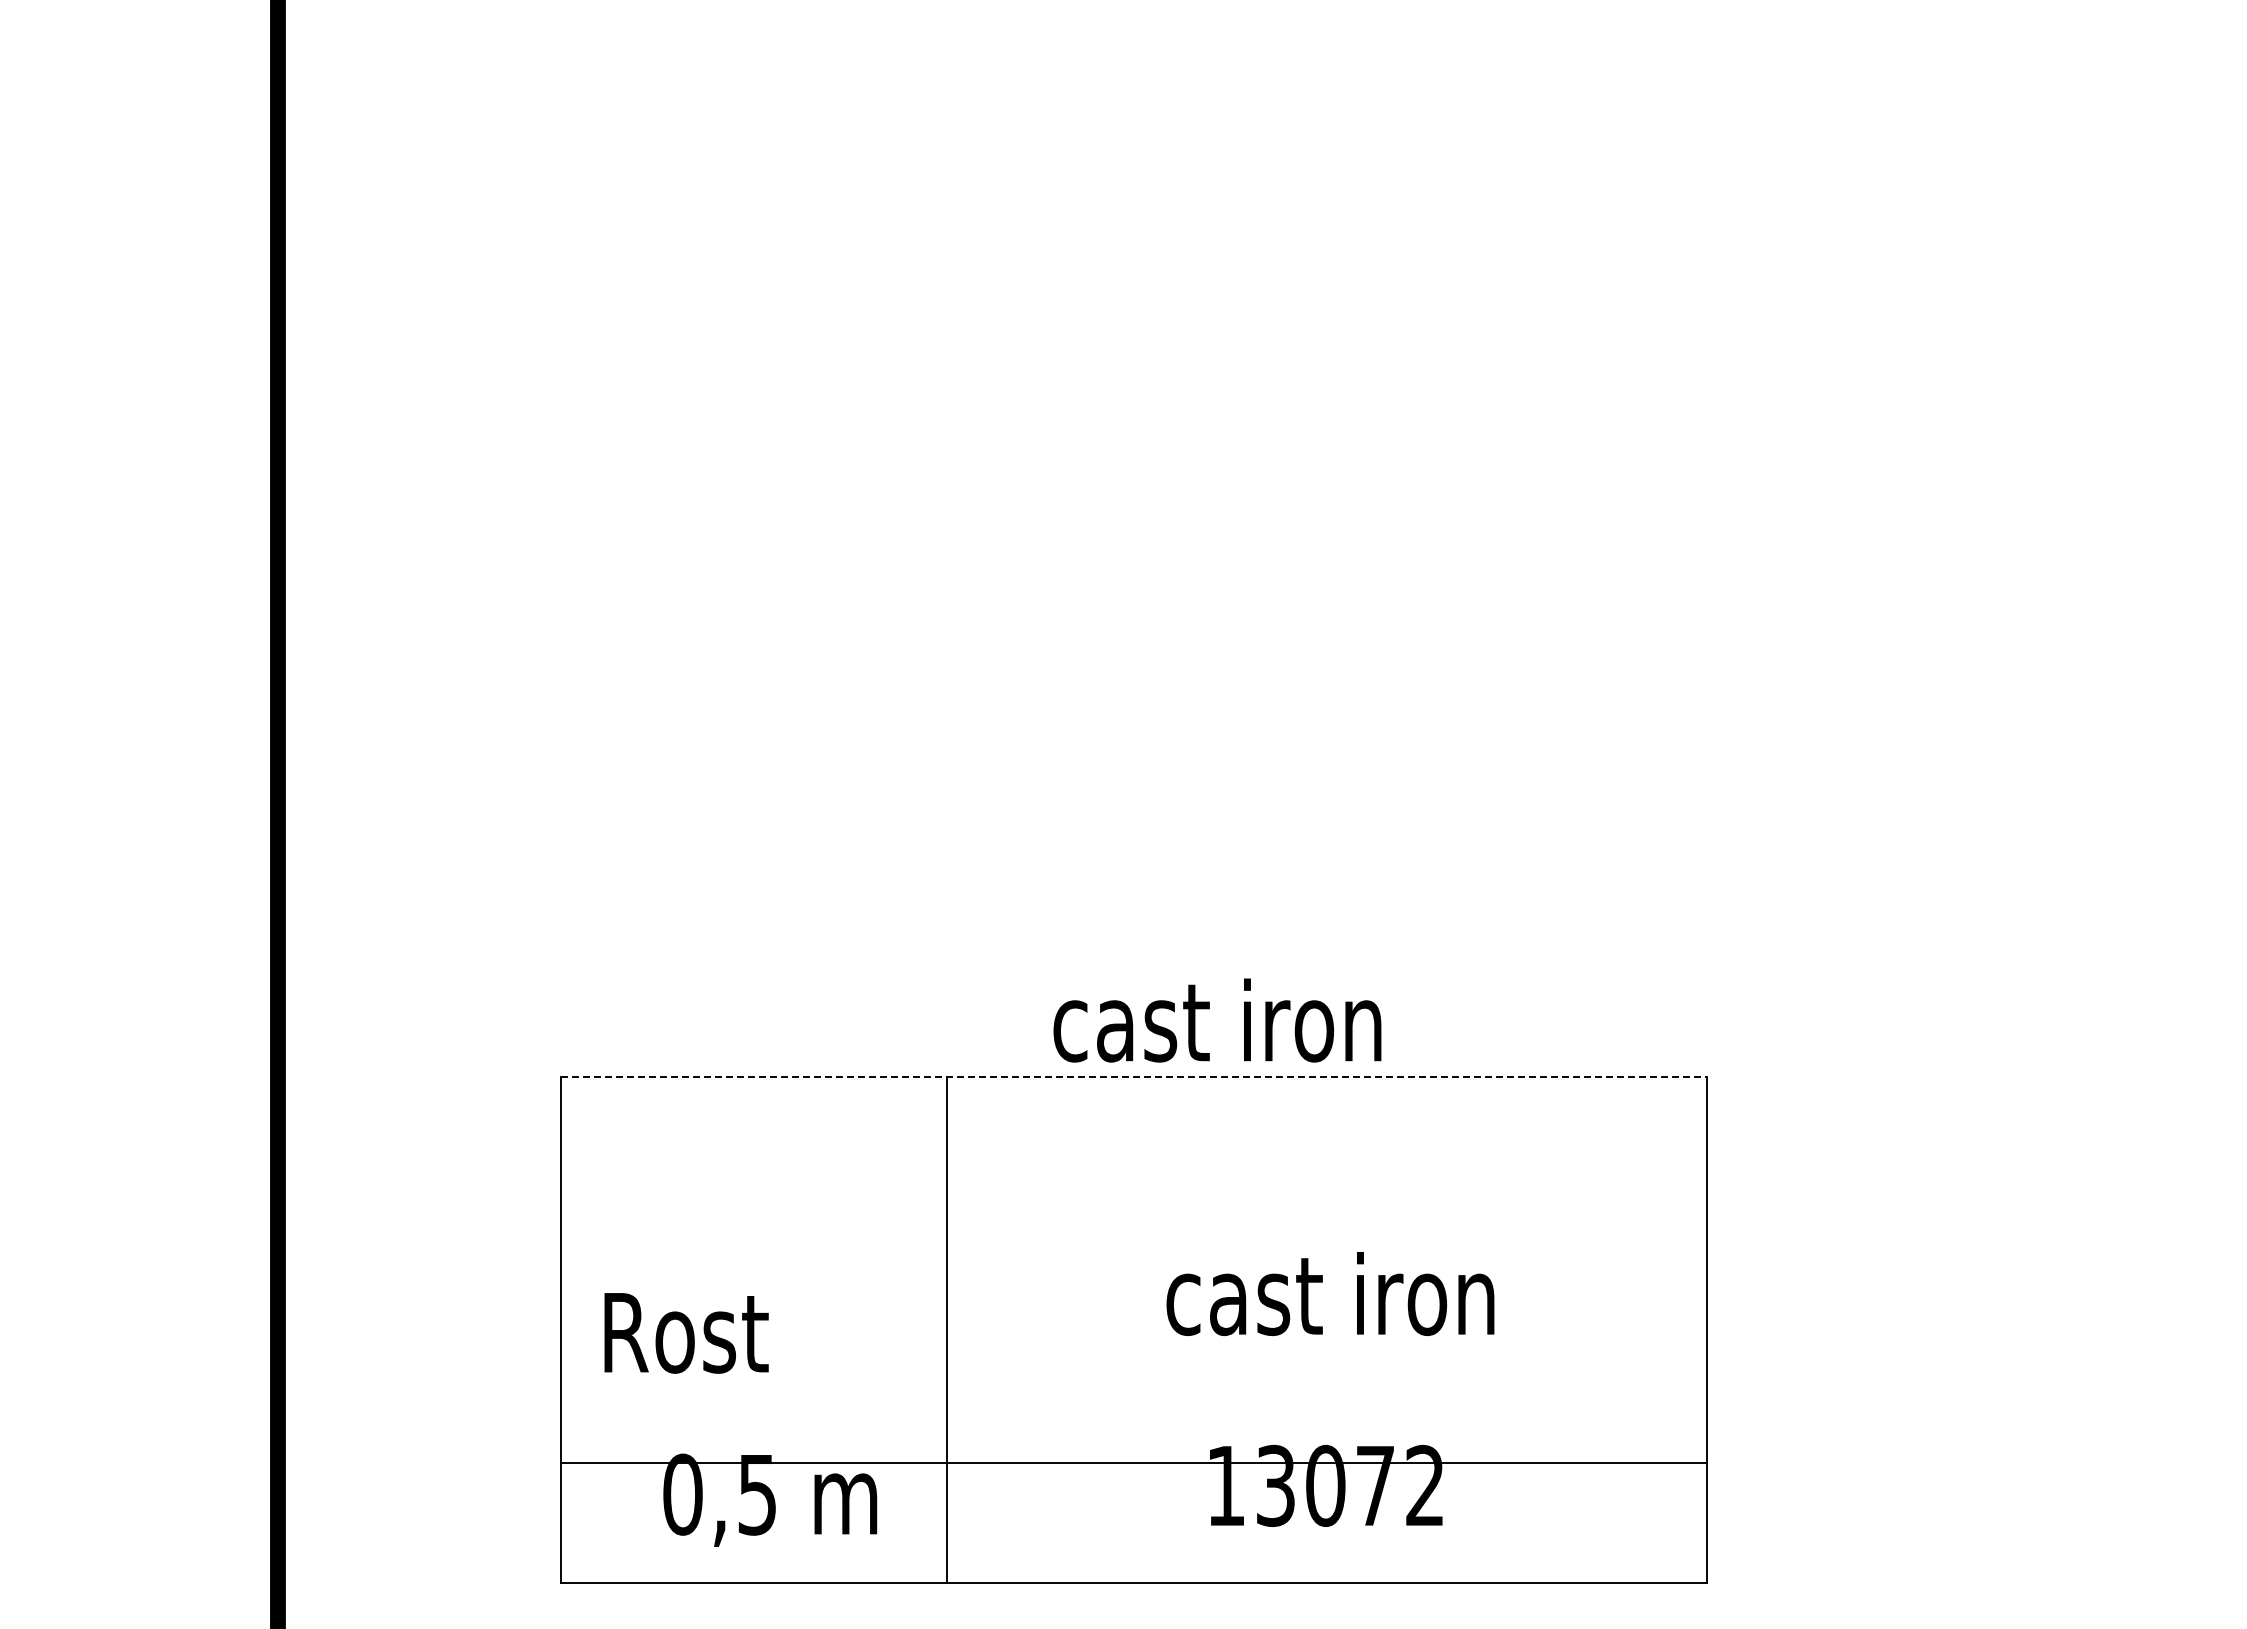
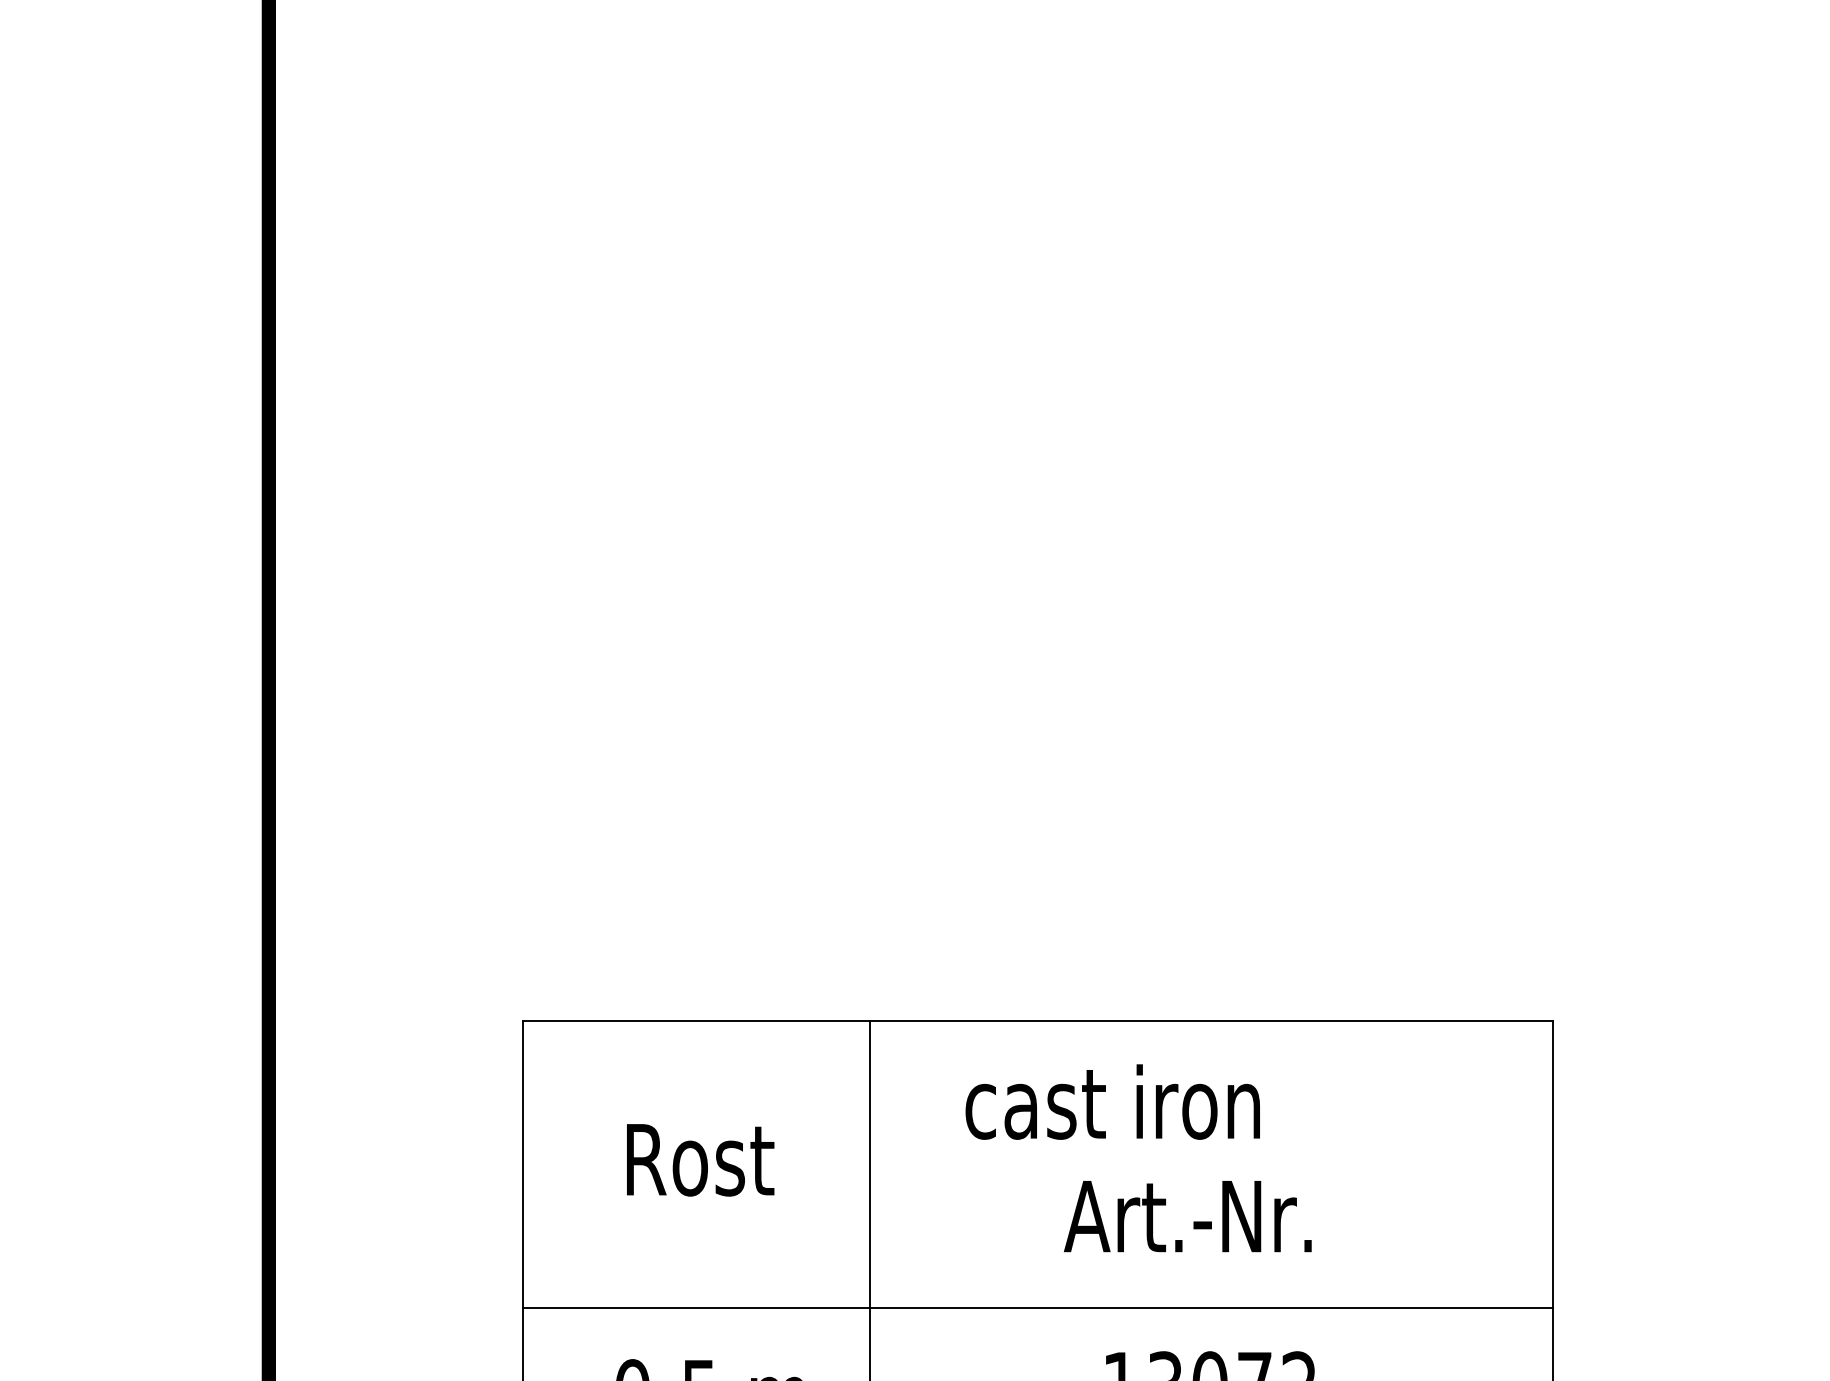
text: (1217, 1020) -> (1112, 1102), moved
line: (1134, 1076) -> (1038, 1020), dashed -> solid
text: (1328, 1294) -> (1212, 1216), cast iron -> Art.-Nr.
text: (686, 1333) -> (700, 1160), moved
line: (1134, 1462) -> (1038, 1307), moved

